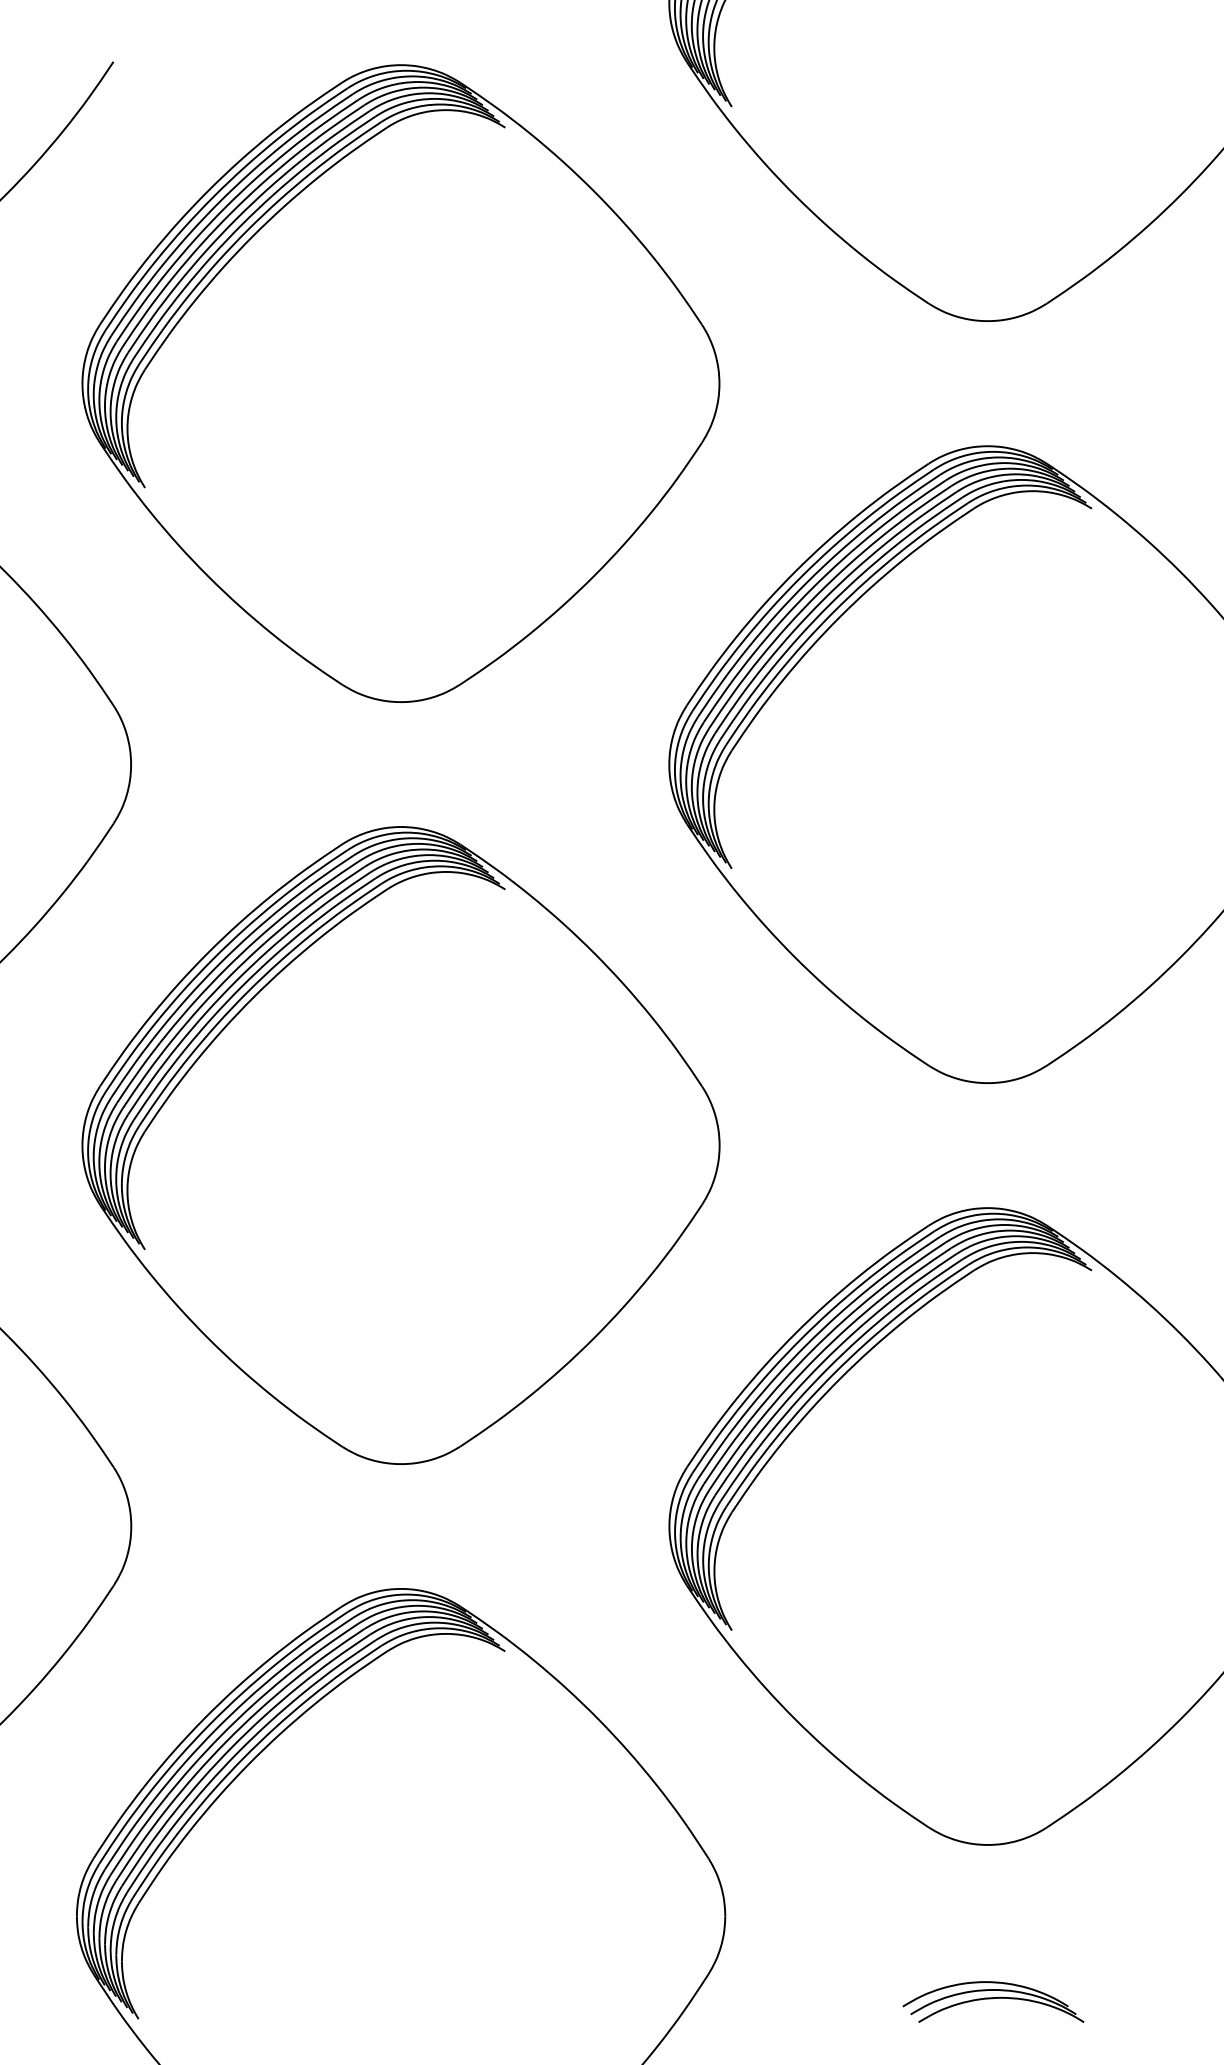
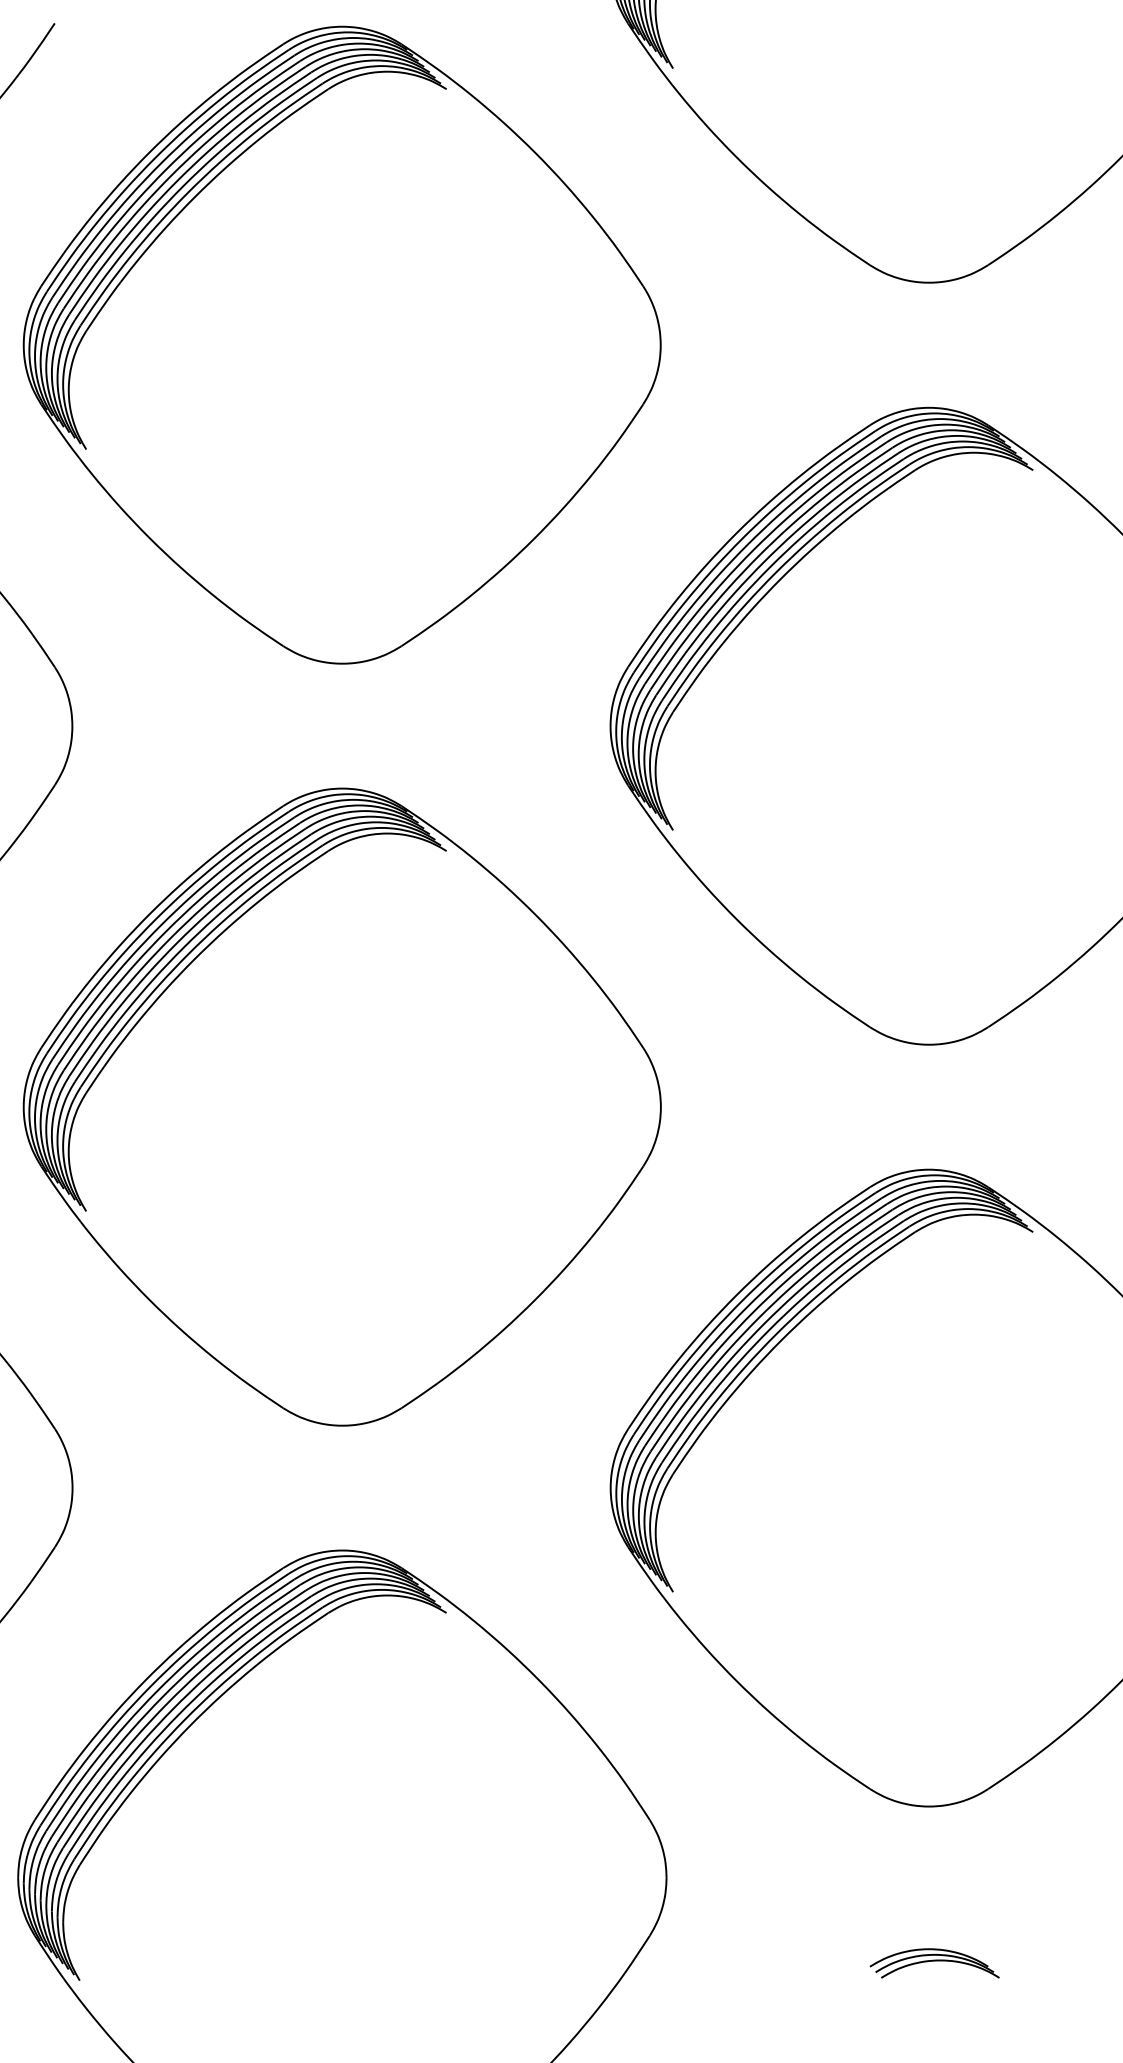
part: (993, 2001) -> (934, 1963), size x0.71

